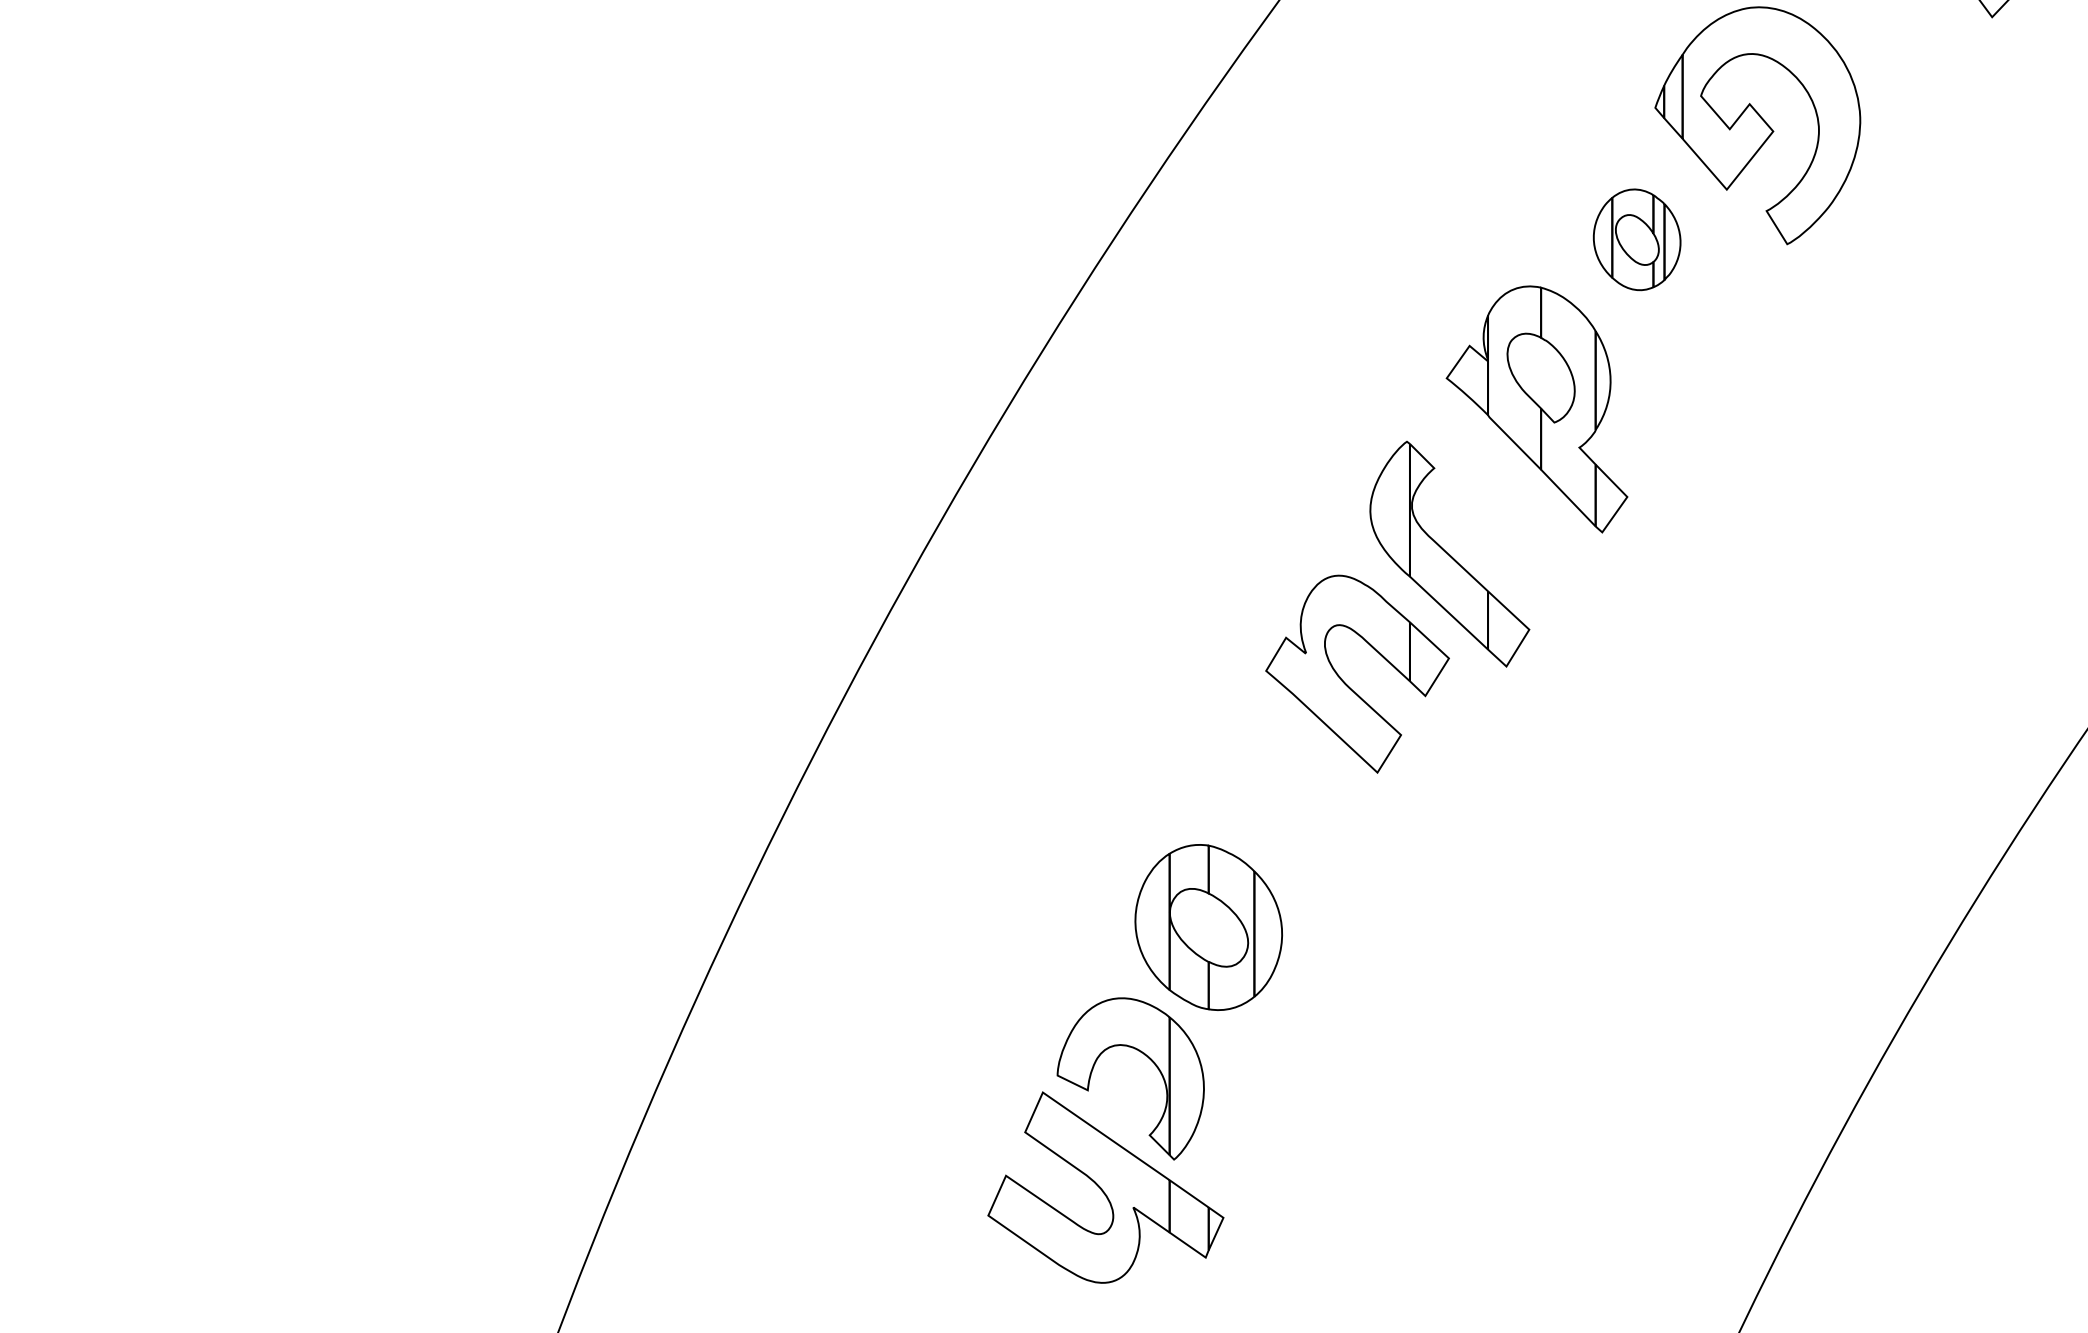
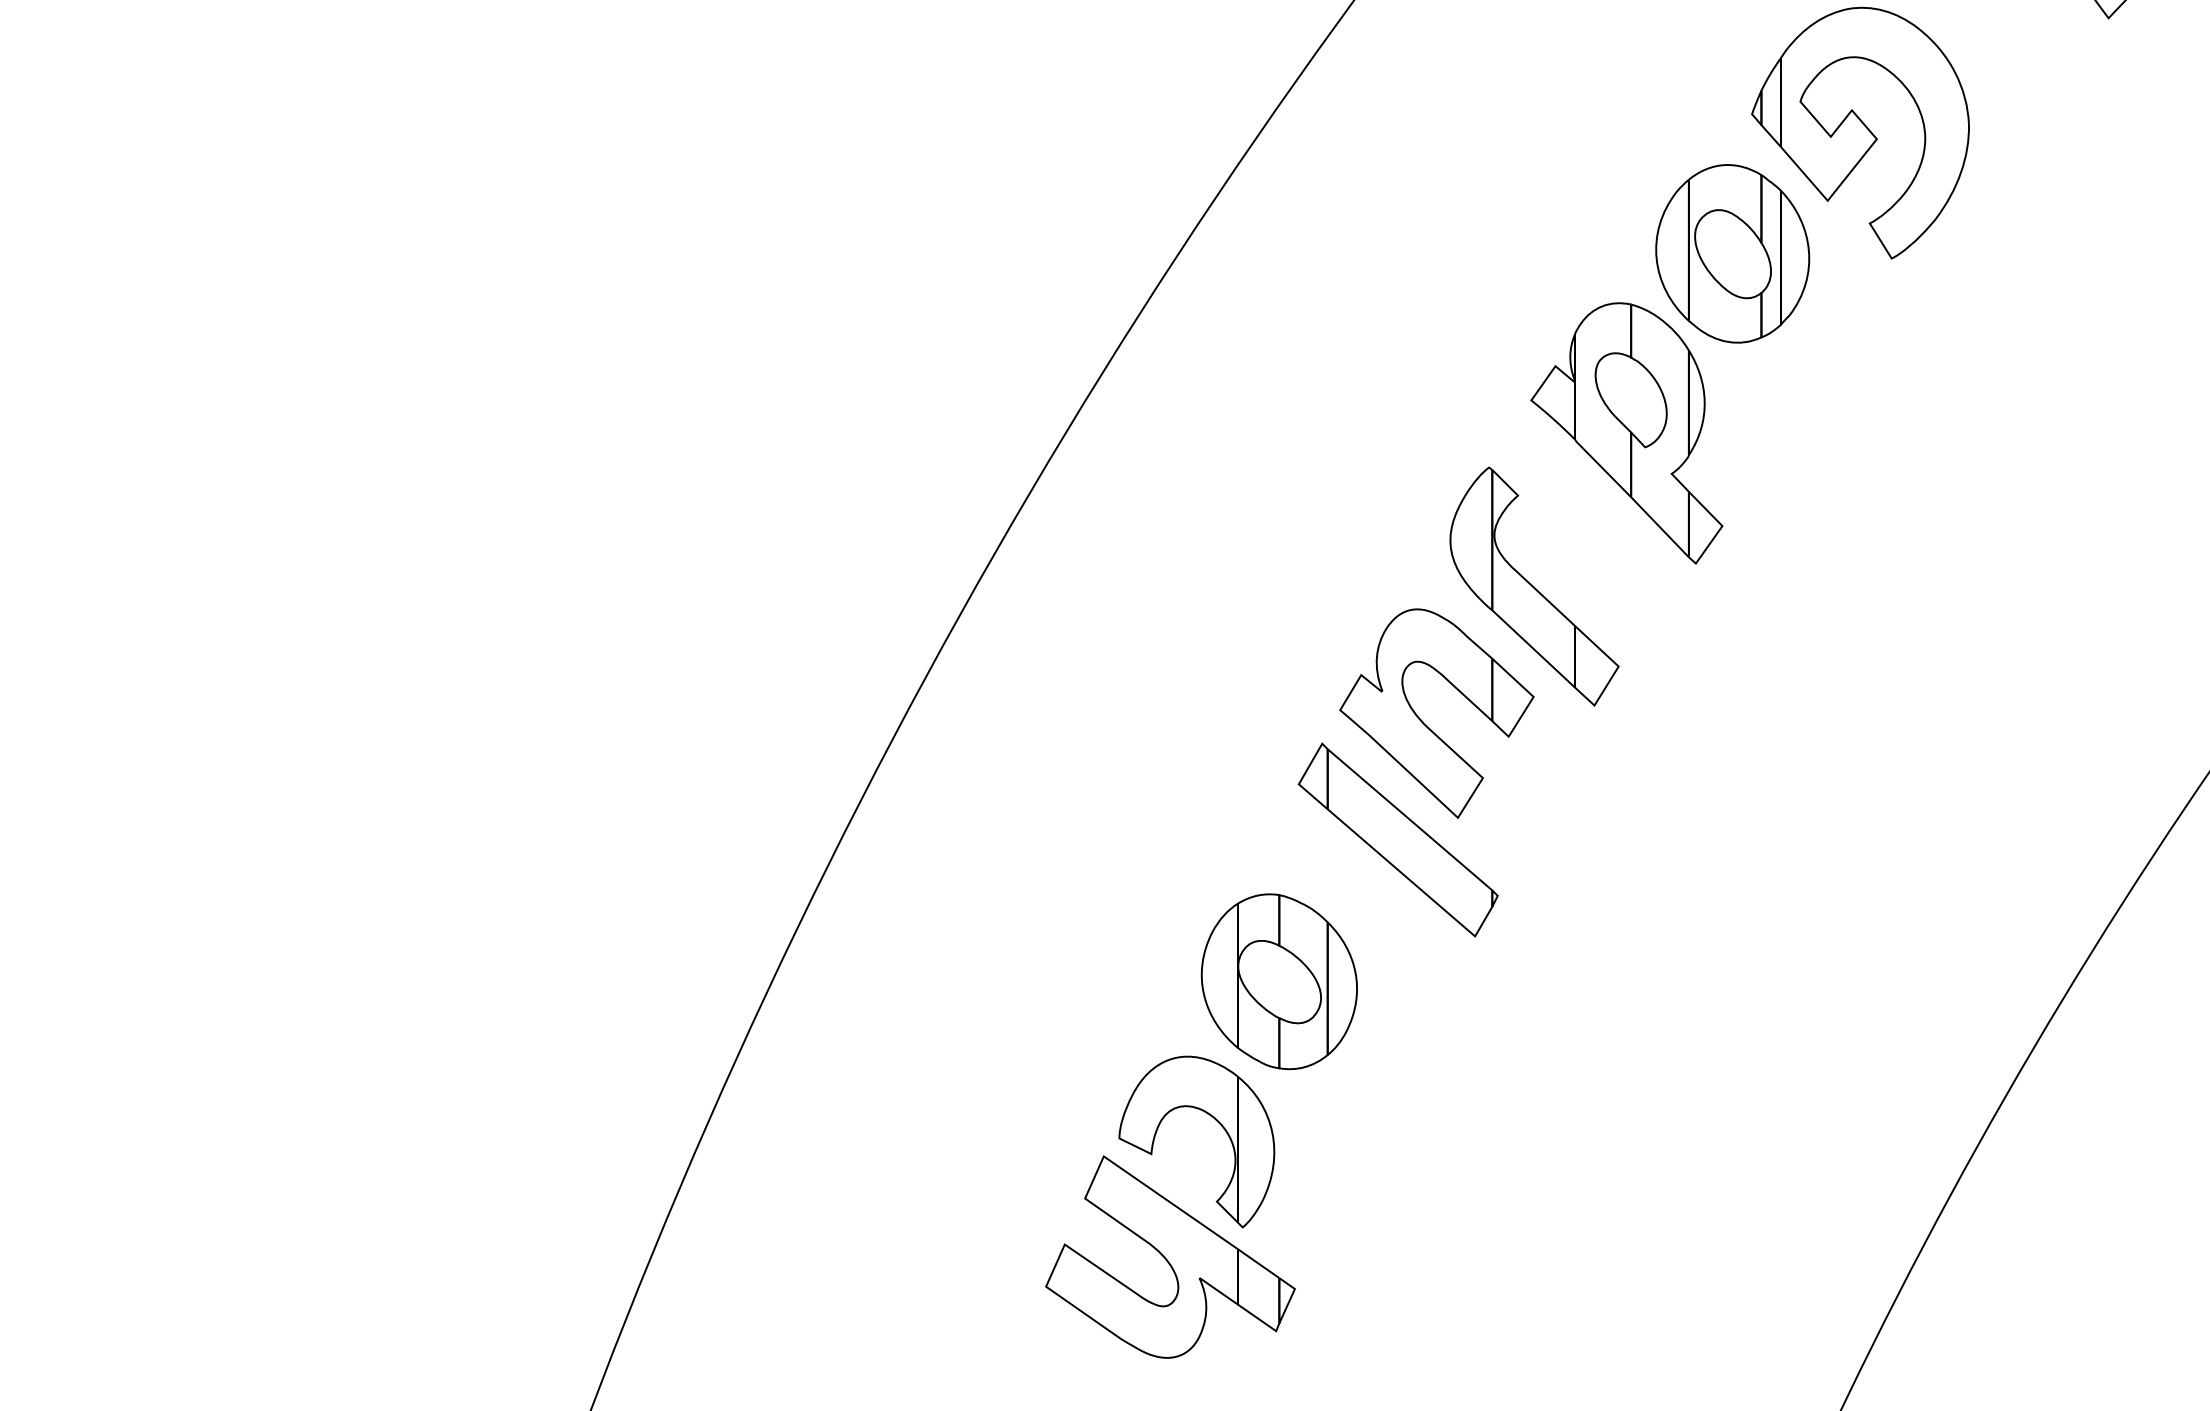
part: (1636, 239) -> (1732, 253), size x1.67
part: (1320, 793) -> (1397, 839), added

